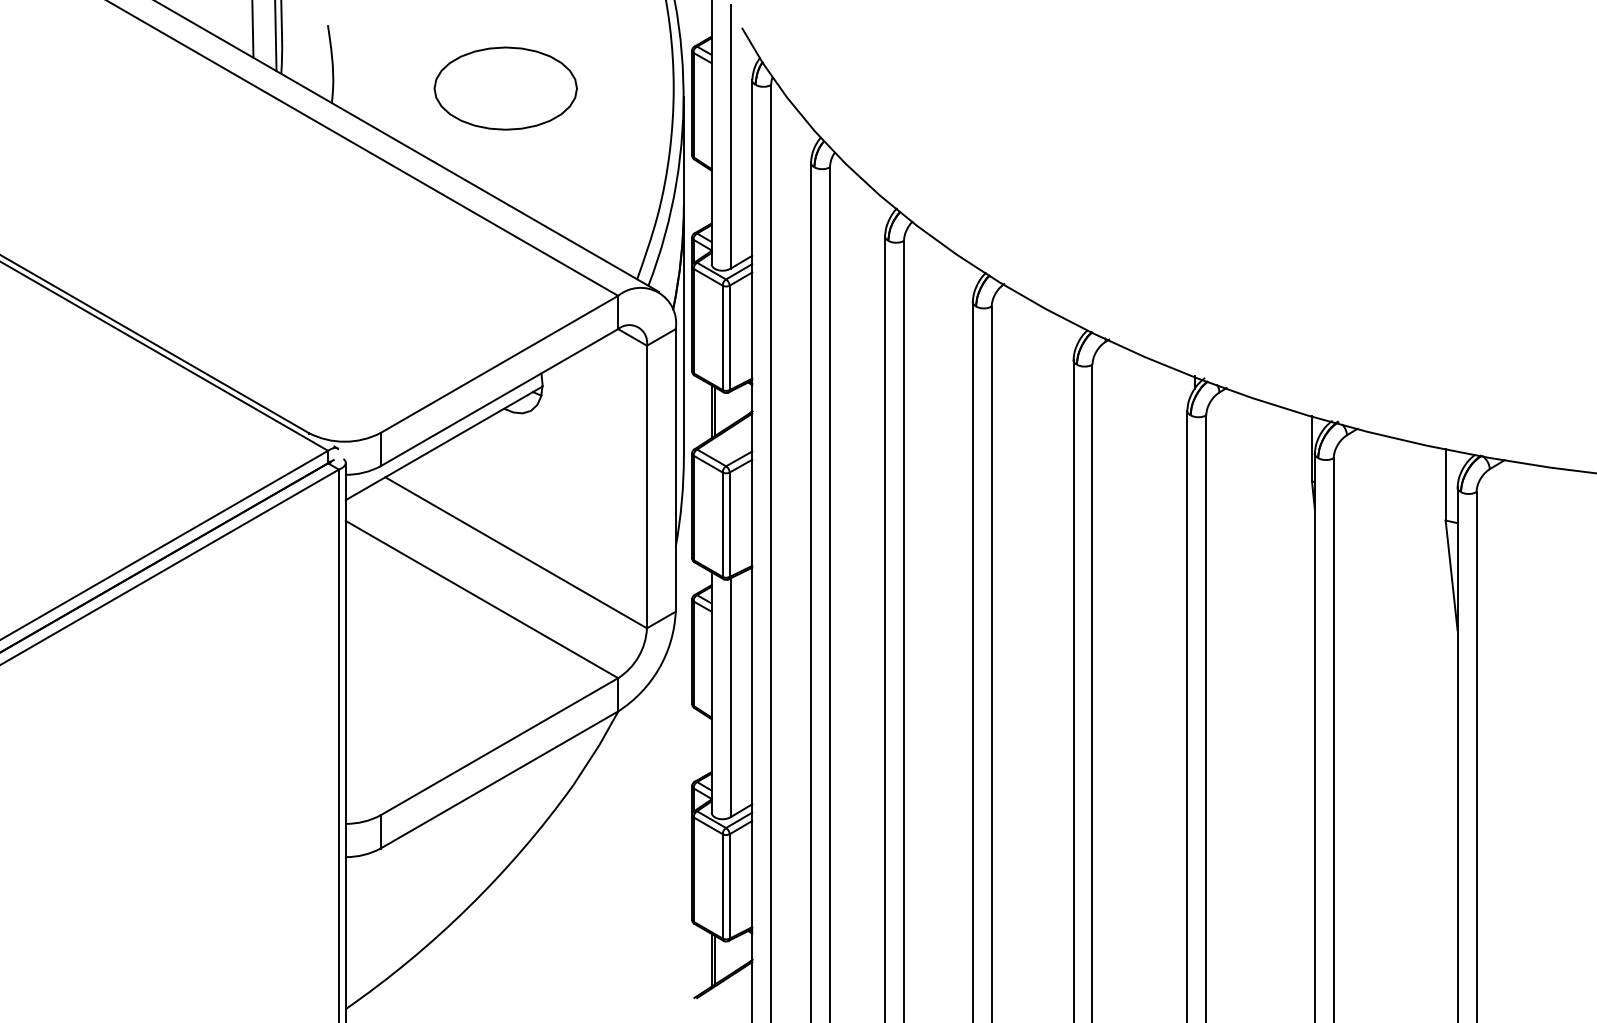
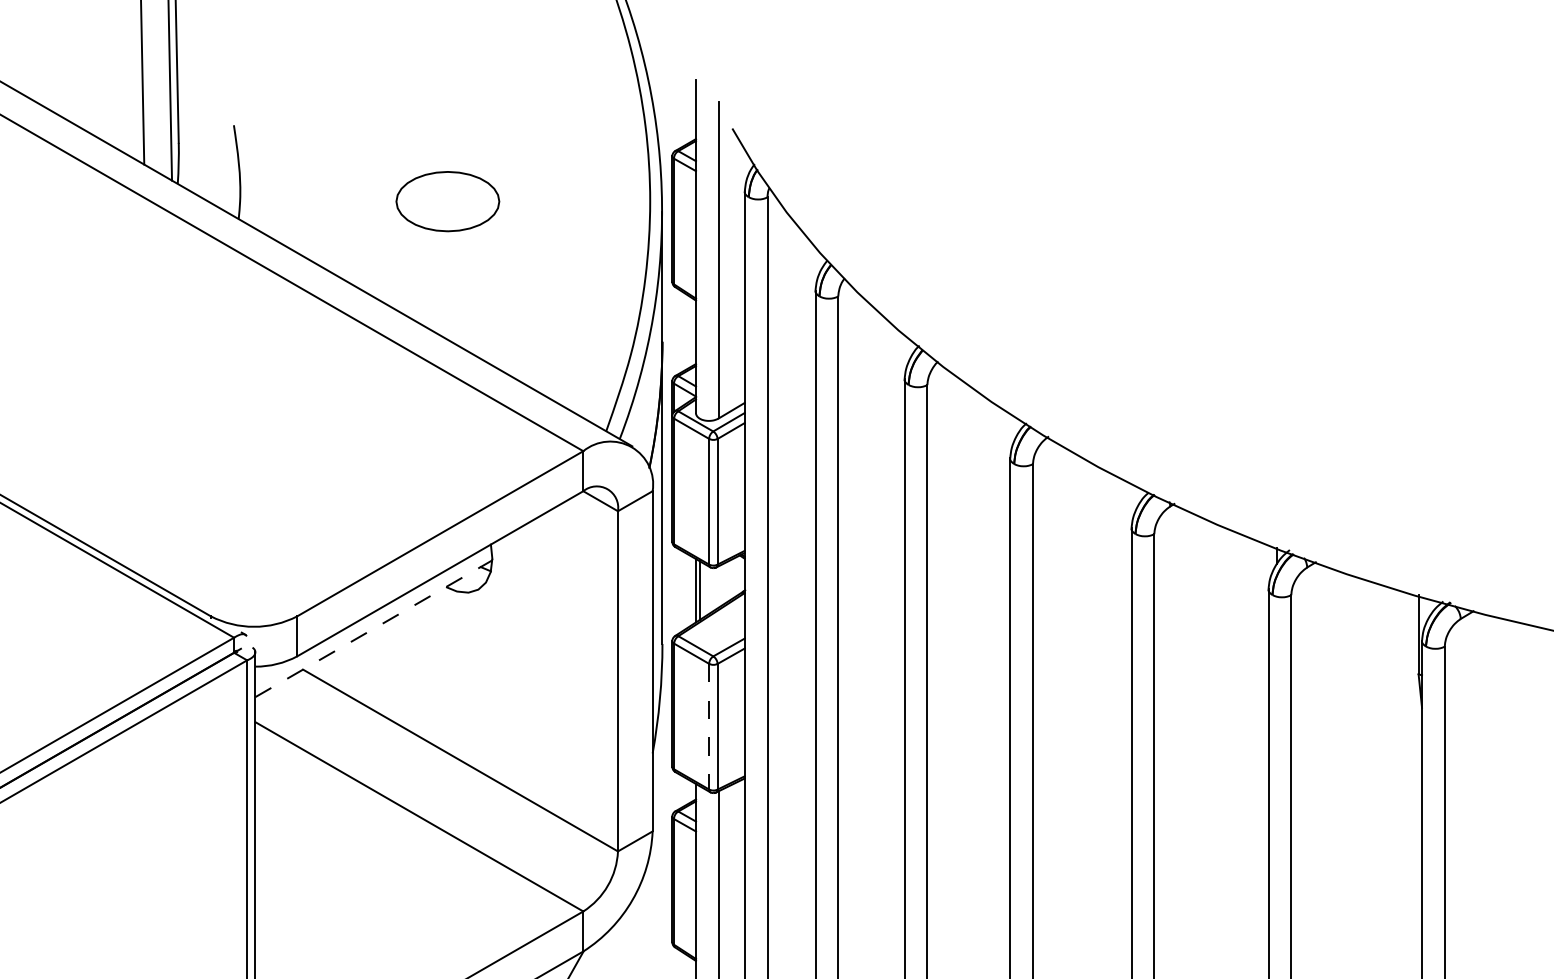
part: (505, 88) -> (447, 201), size x0.6
line: (444, 443) -> (374, 628), solid -> dashed
line: (722, 525) -> (708, 727), solid -> dashed

